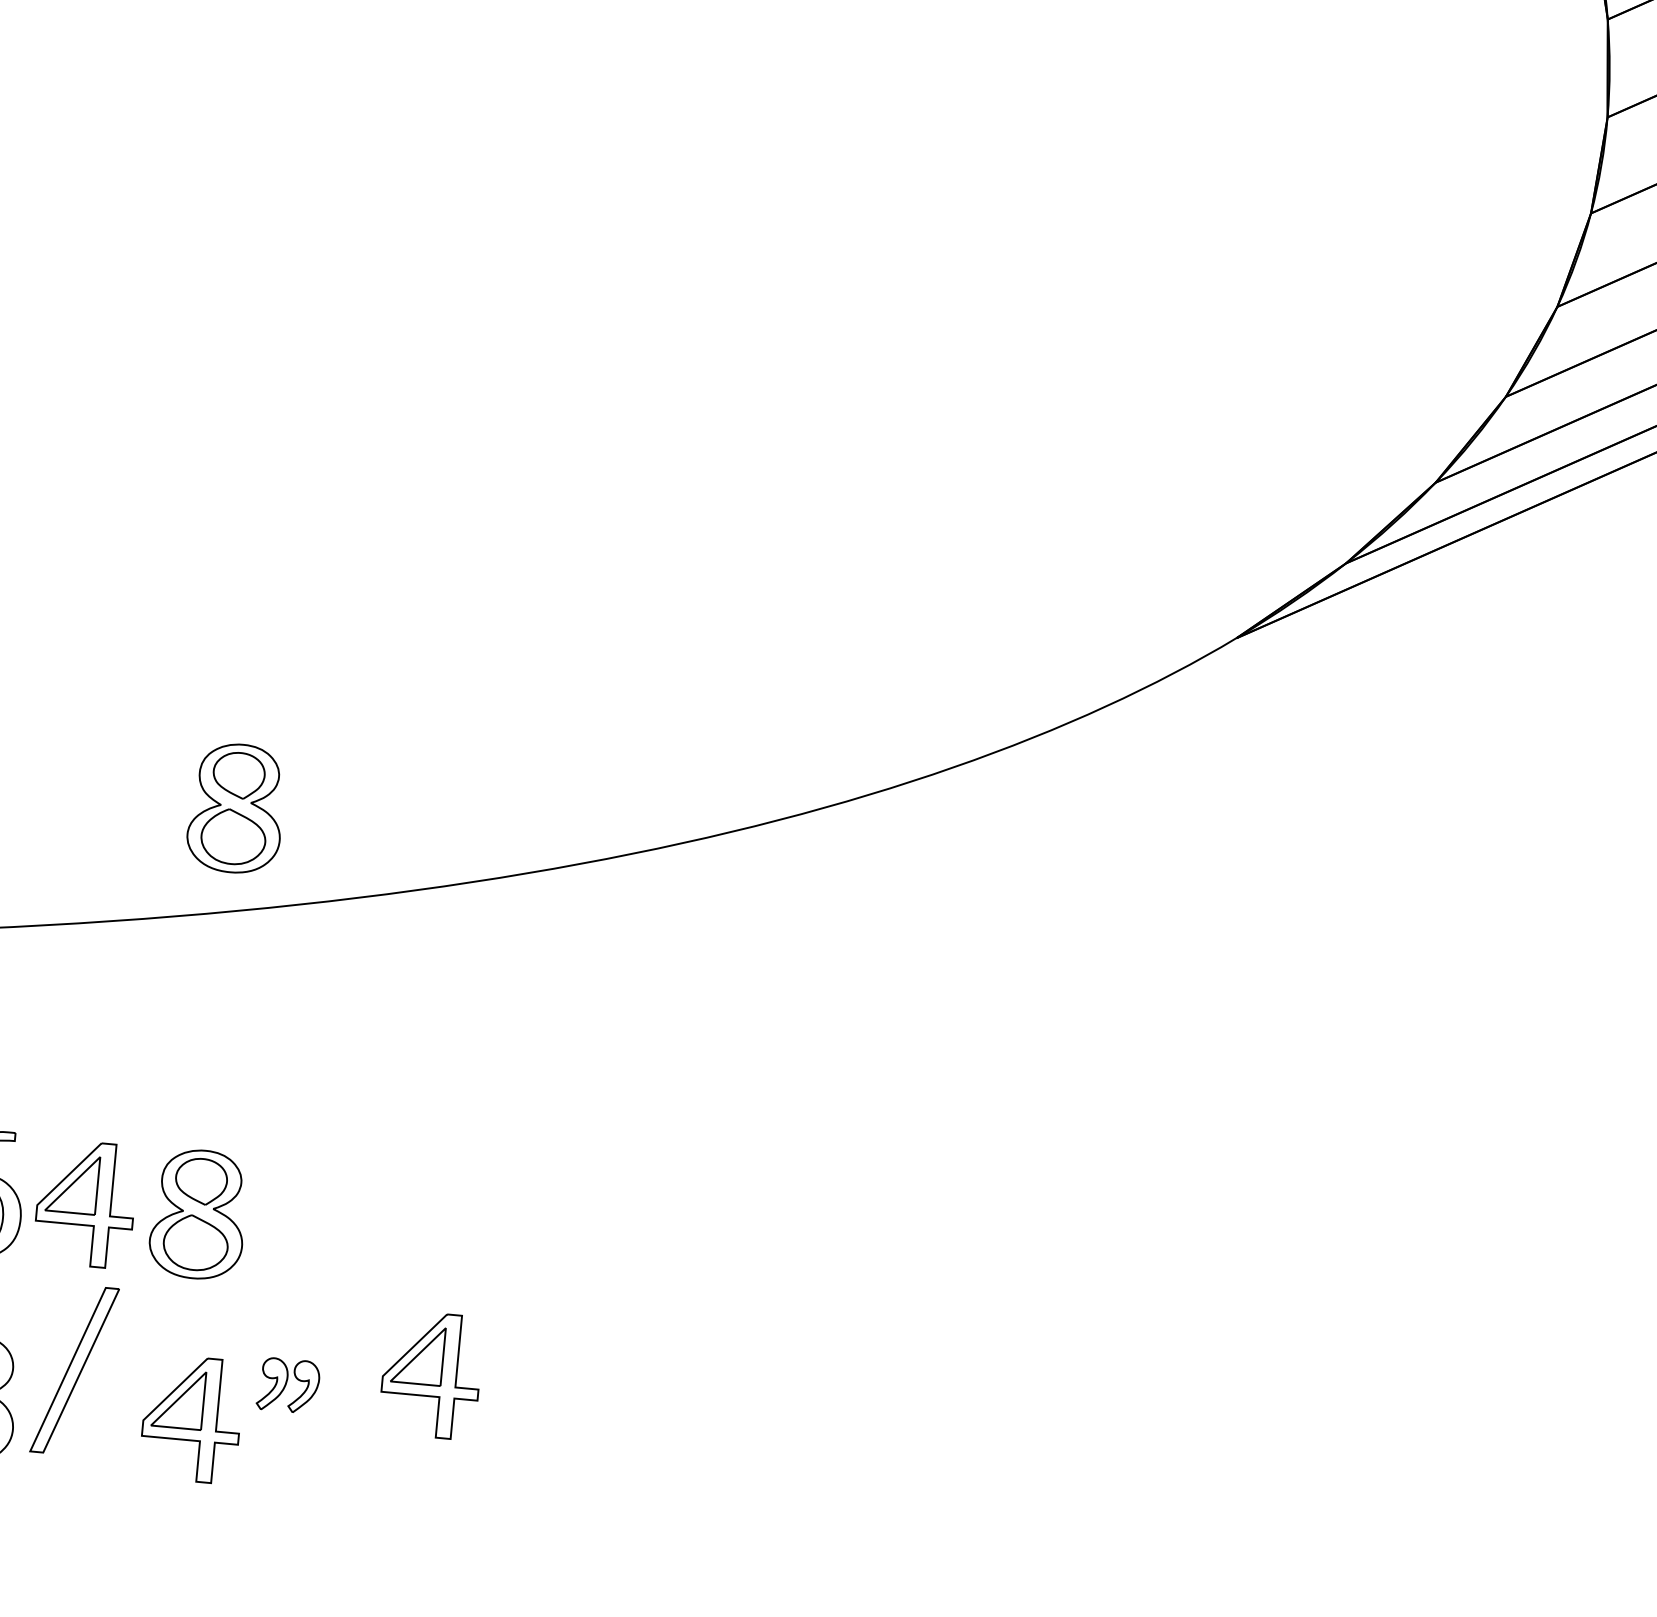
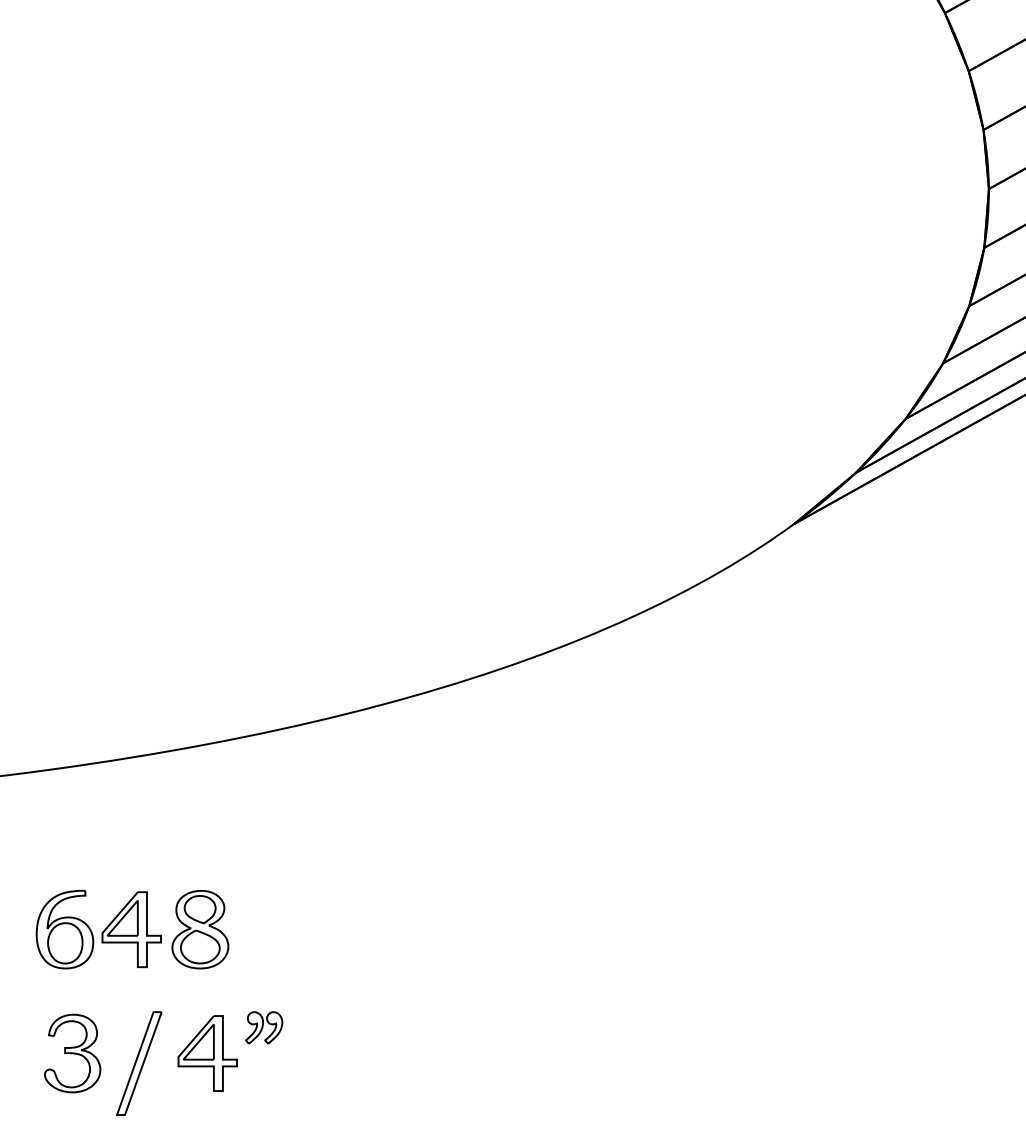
part: (236, 808) -> (200, 682), removed
part: (73, 1369) -> (138, 1063), moved
part: (430, 1374) -> (349, 1013), removed

